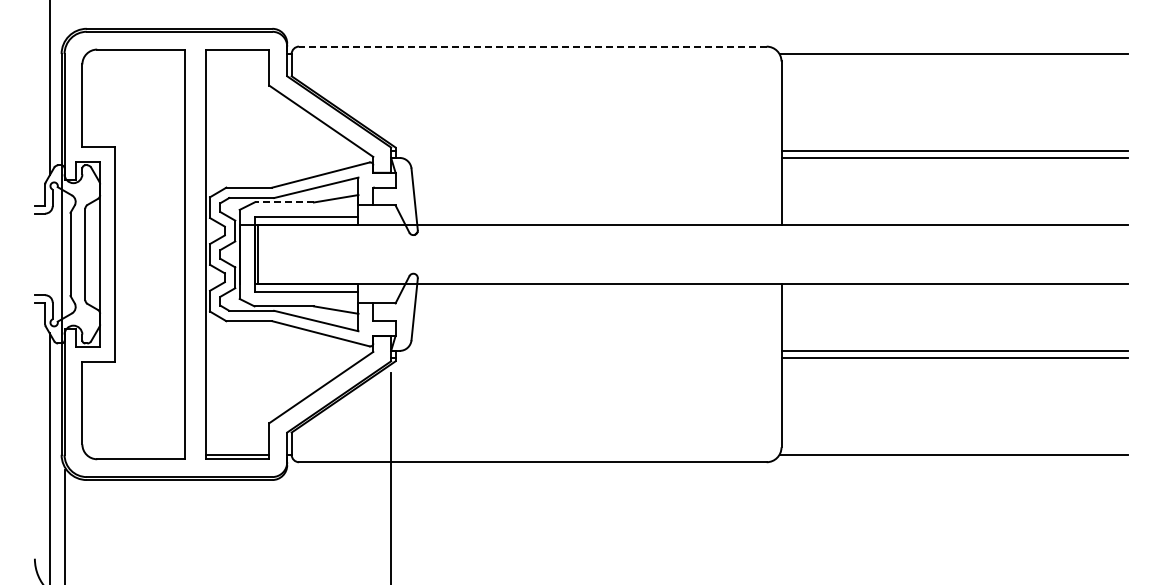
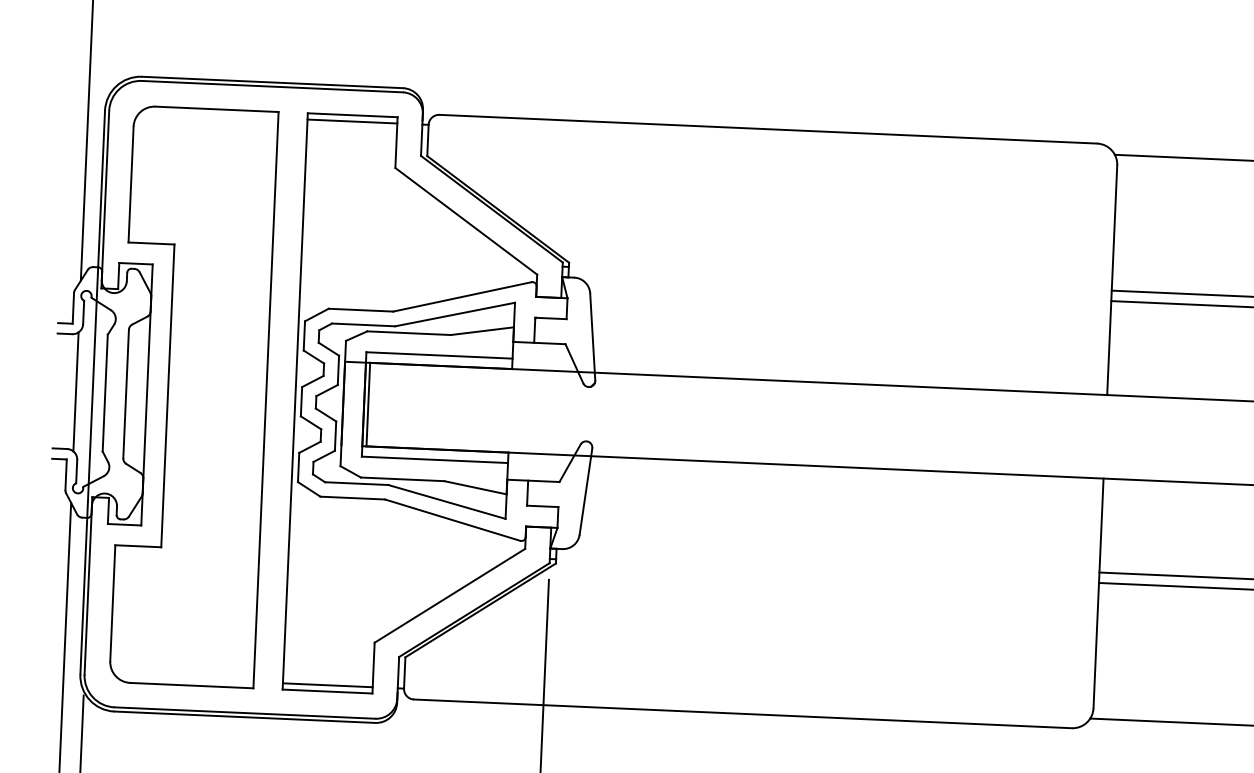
line: (532, 46) -> (767, 129), dashed -> solid
line: (237, 54) -> (352, 122), added
line: (284, 202) -> (409, 333), dashed -> solid
line: (49, 254) -> (75, 391), added

